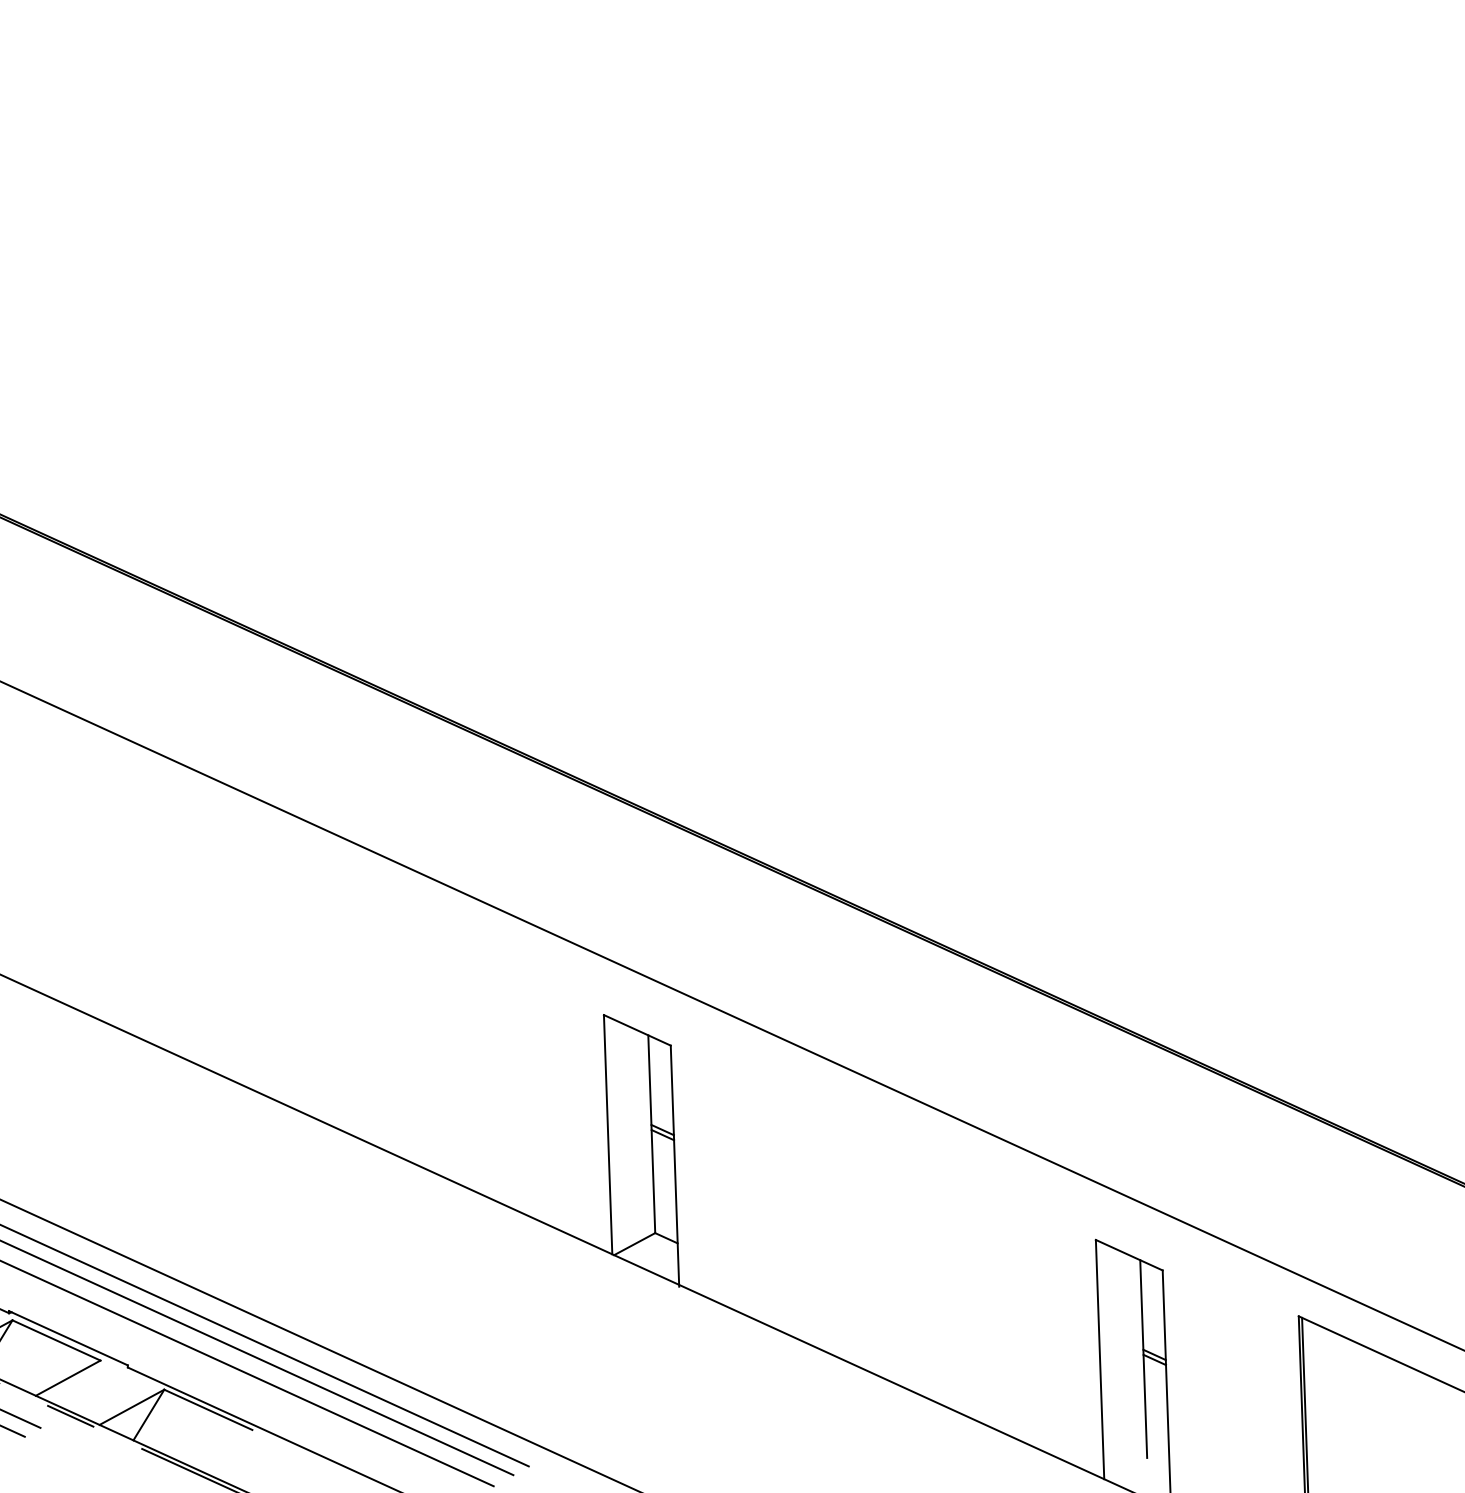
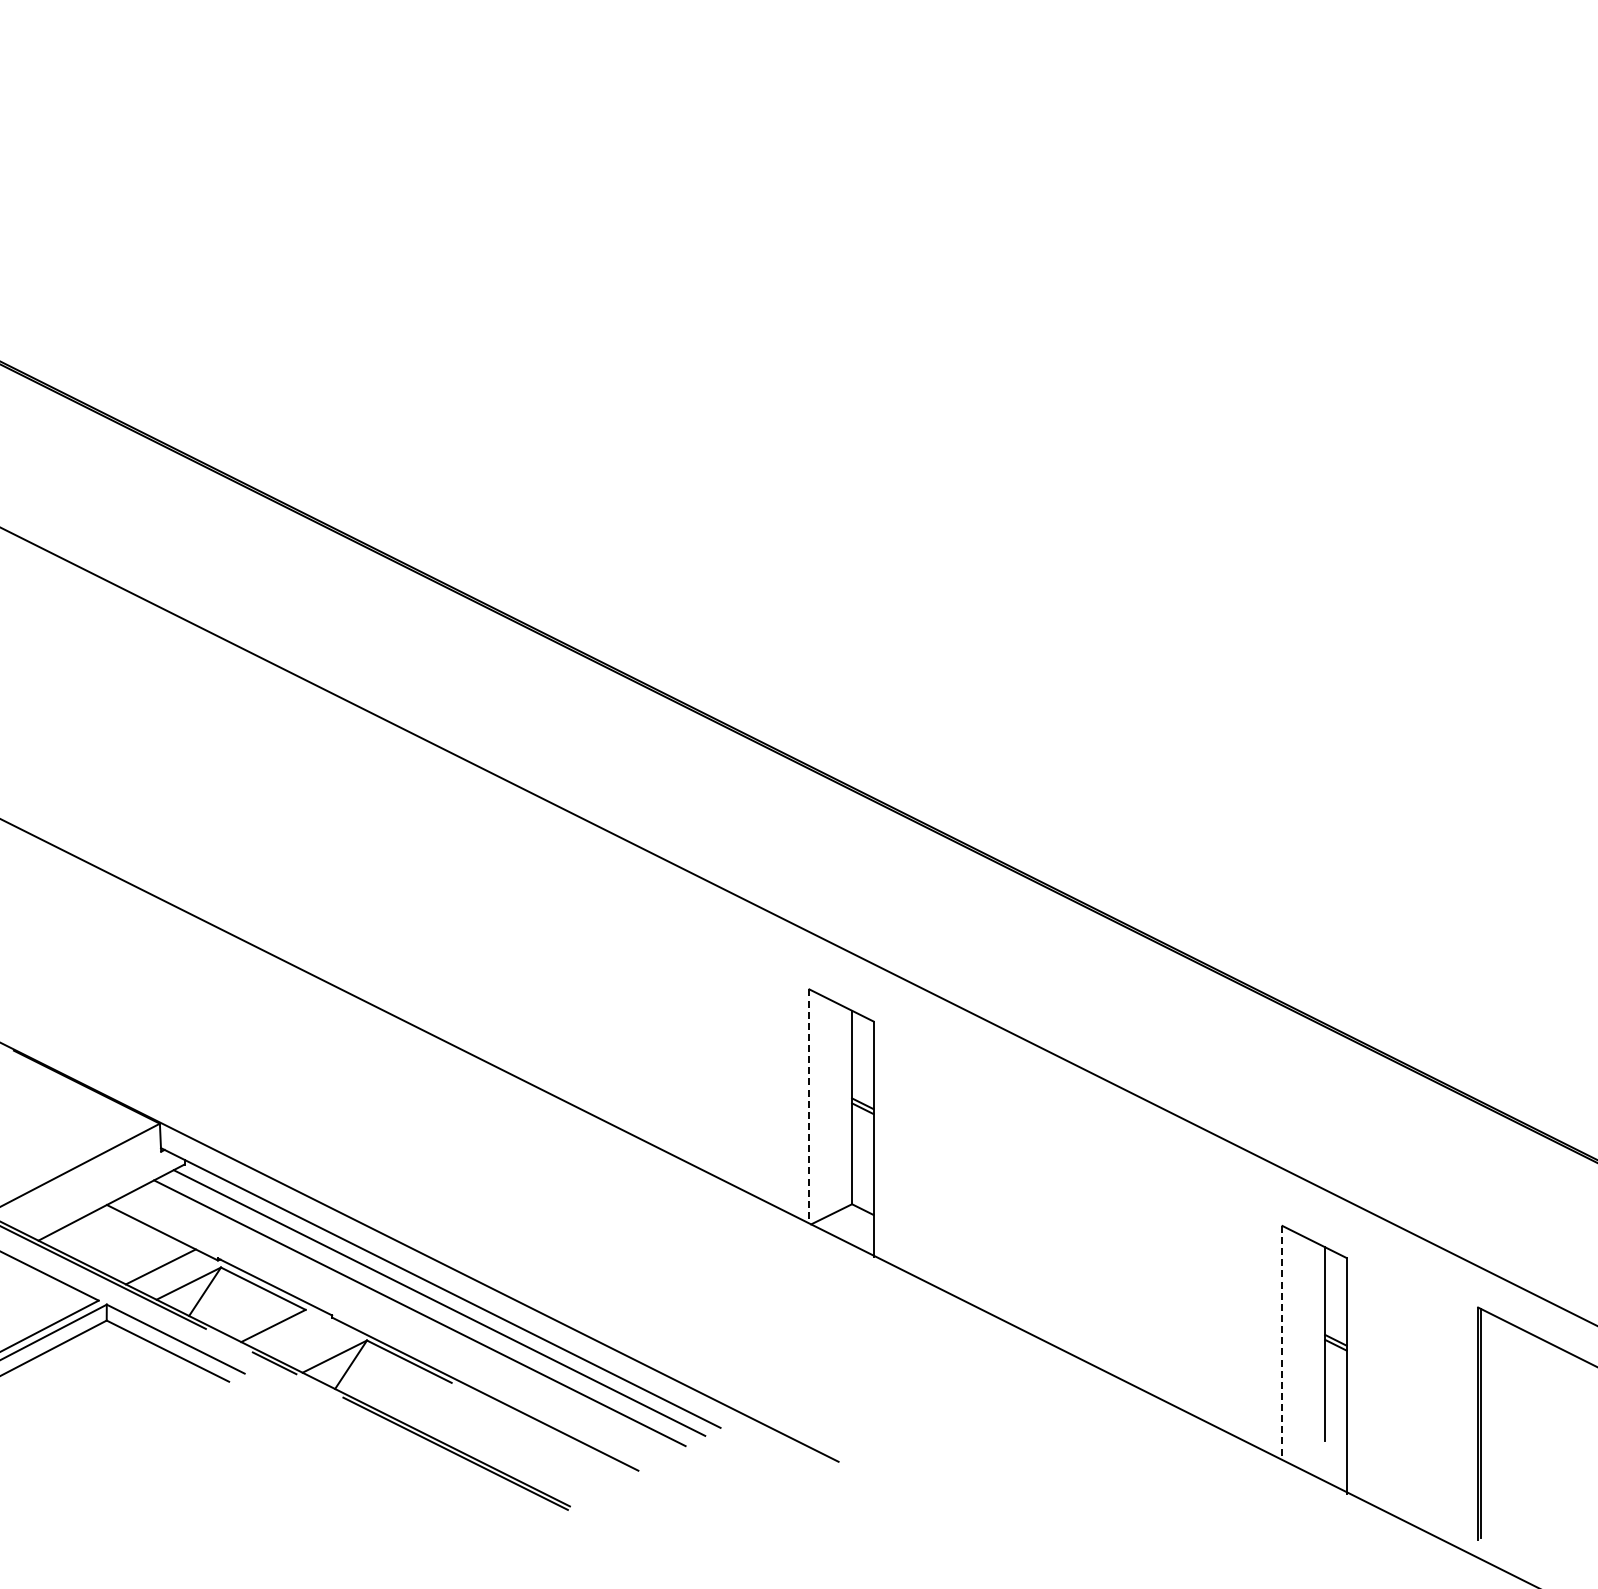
line: (608, 1134) -> (809, 1106), solid -> dashed
line: (1100, 1360) -> (1282, 1343), solid -> dashed

